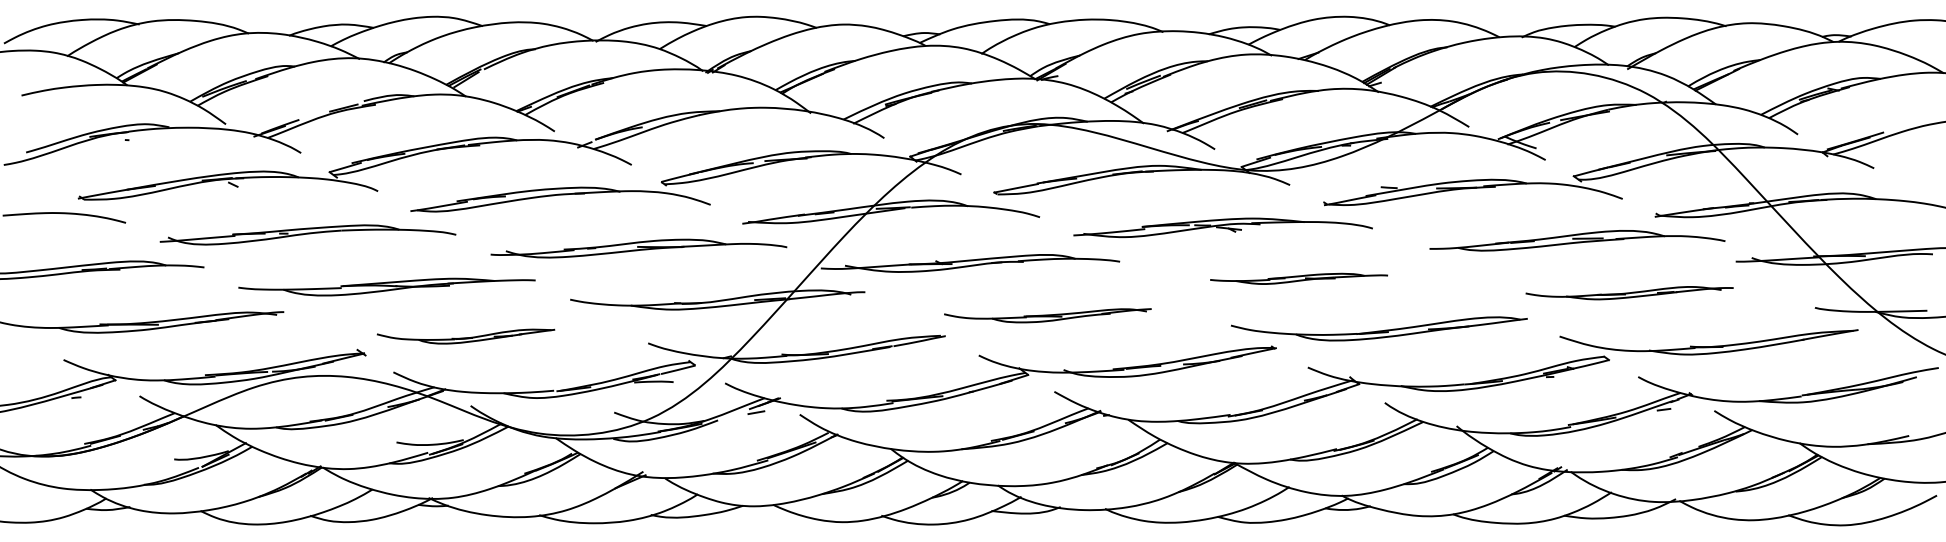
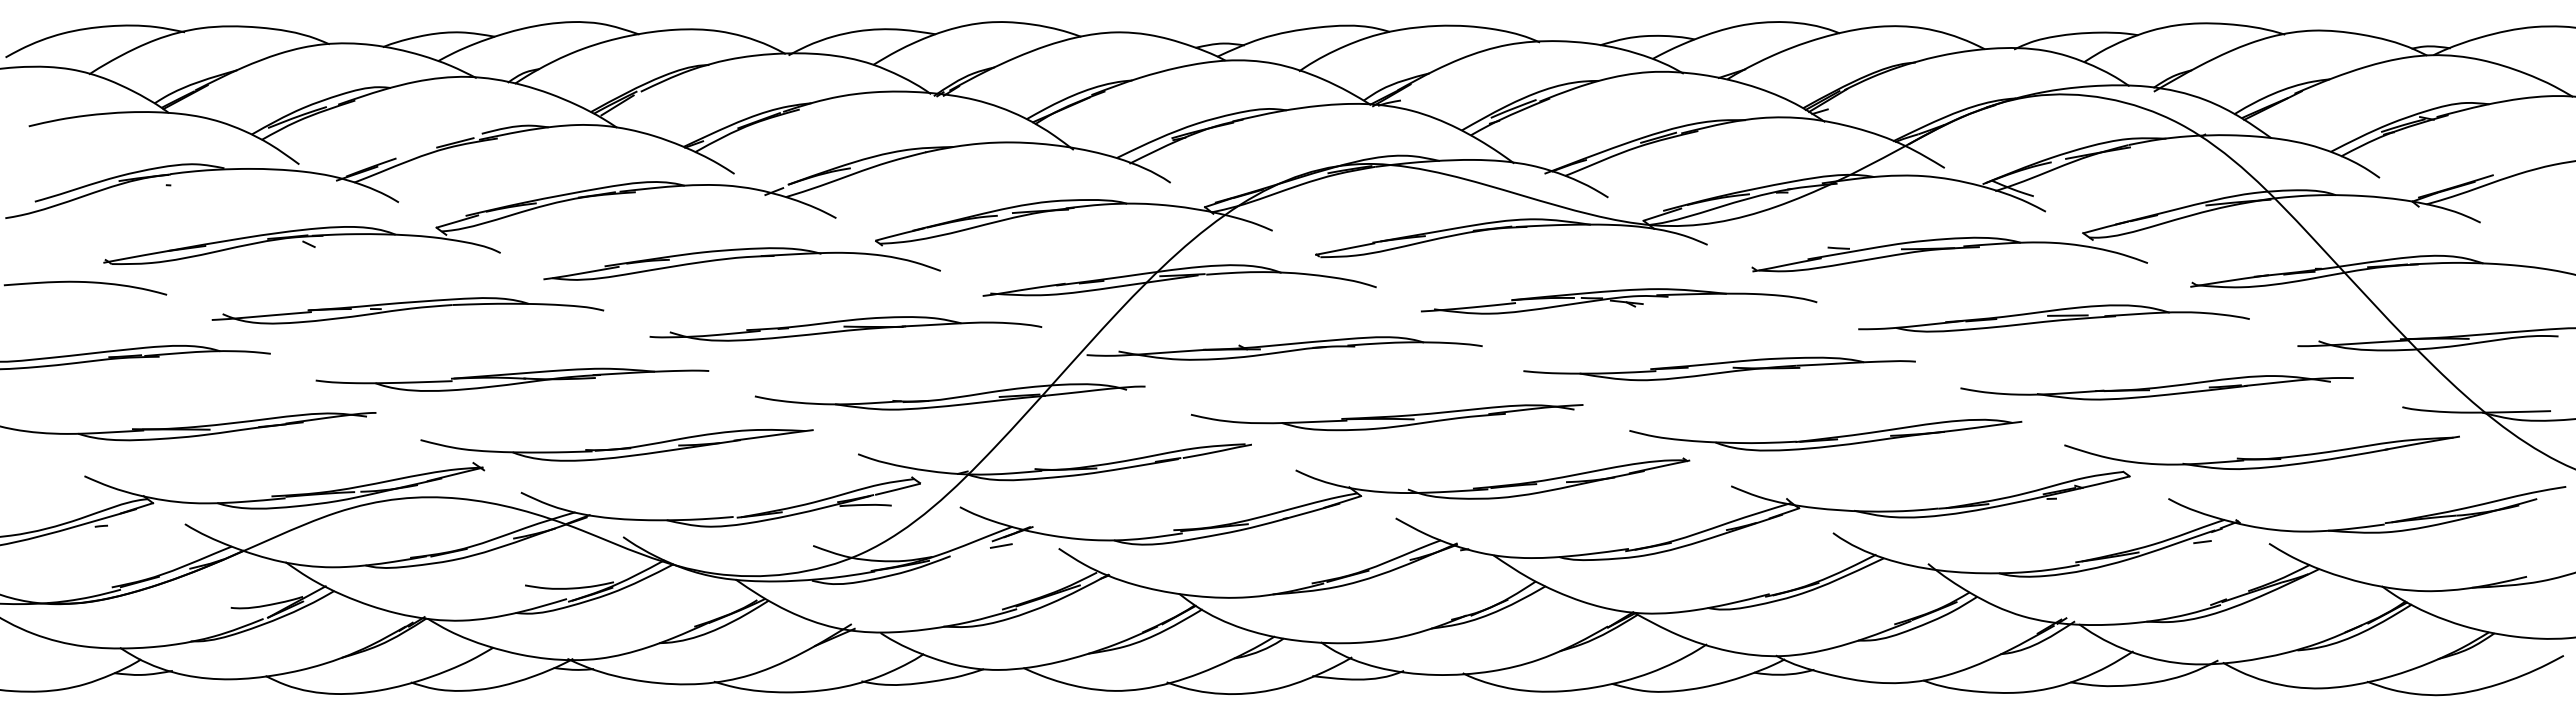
part: (1577, 240) -> (2053, 318), moved
part: (1299, 278) -> (1719, 368), size x1.67
part: (1629, 292) -> (2156, 387), size x1.43
part: (1047, 315) -> (1386, 417), size x1.43
part: (465, 336) -> (616, 445), size x1.67

